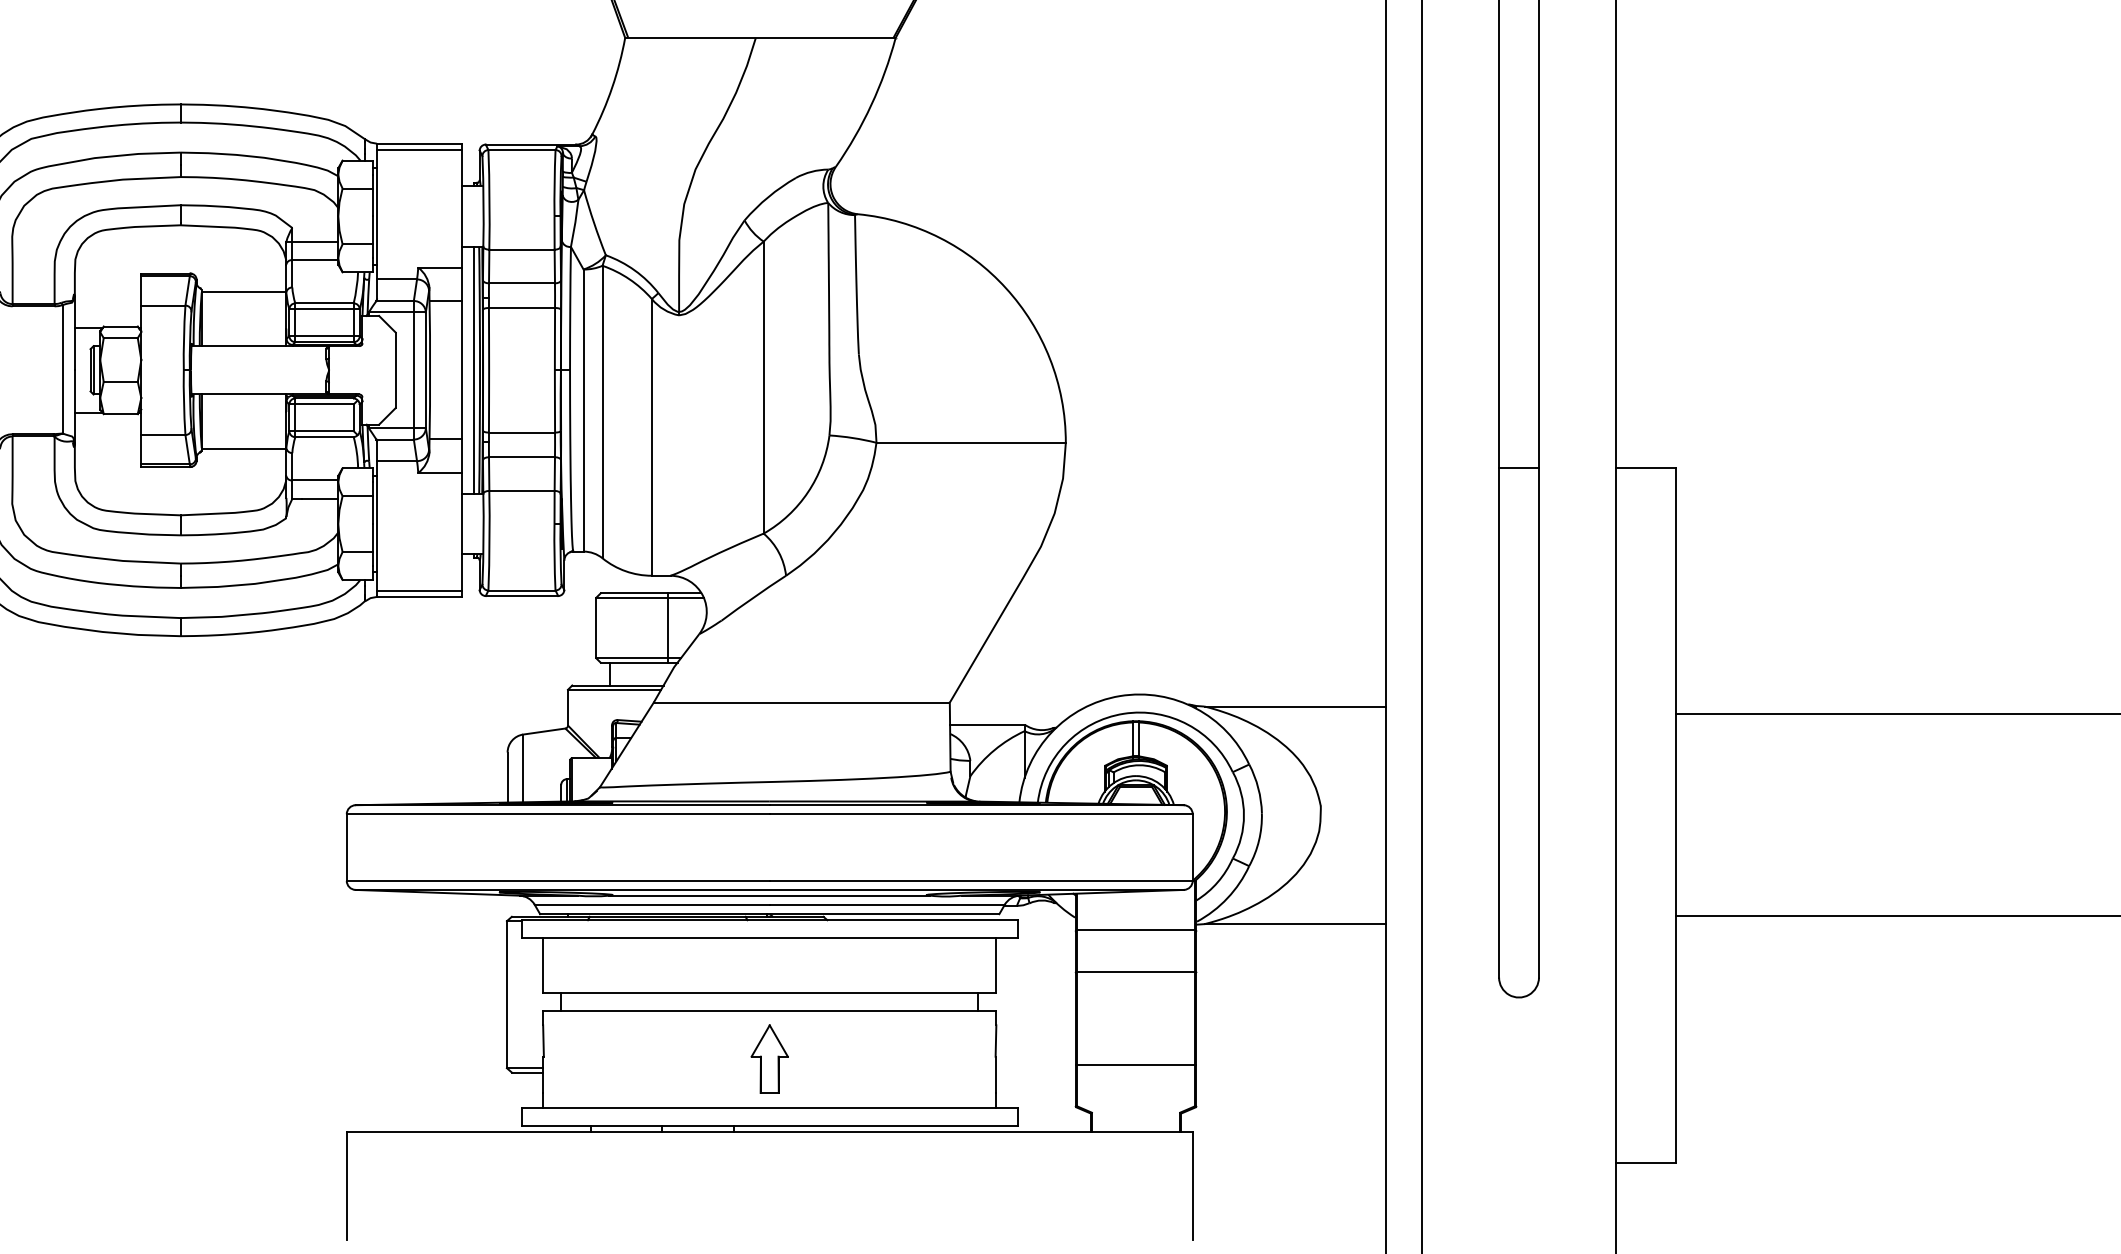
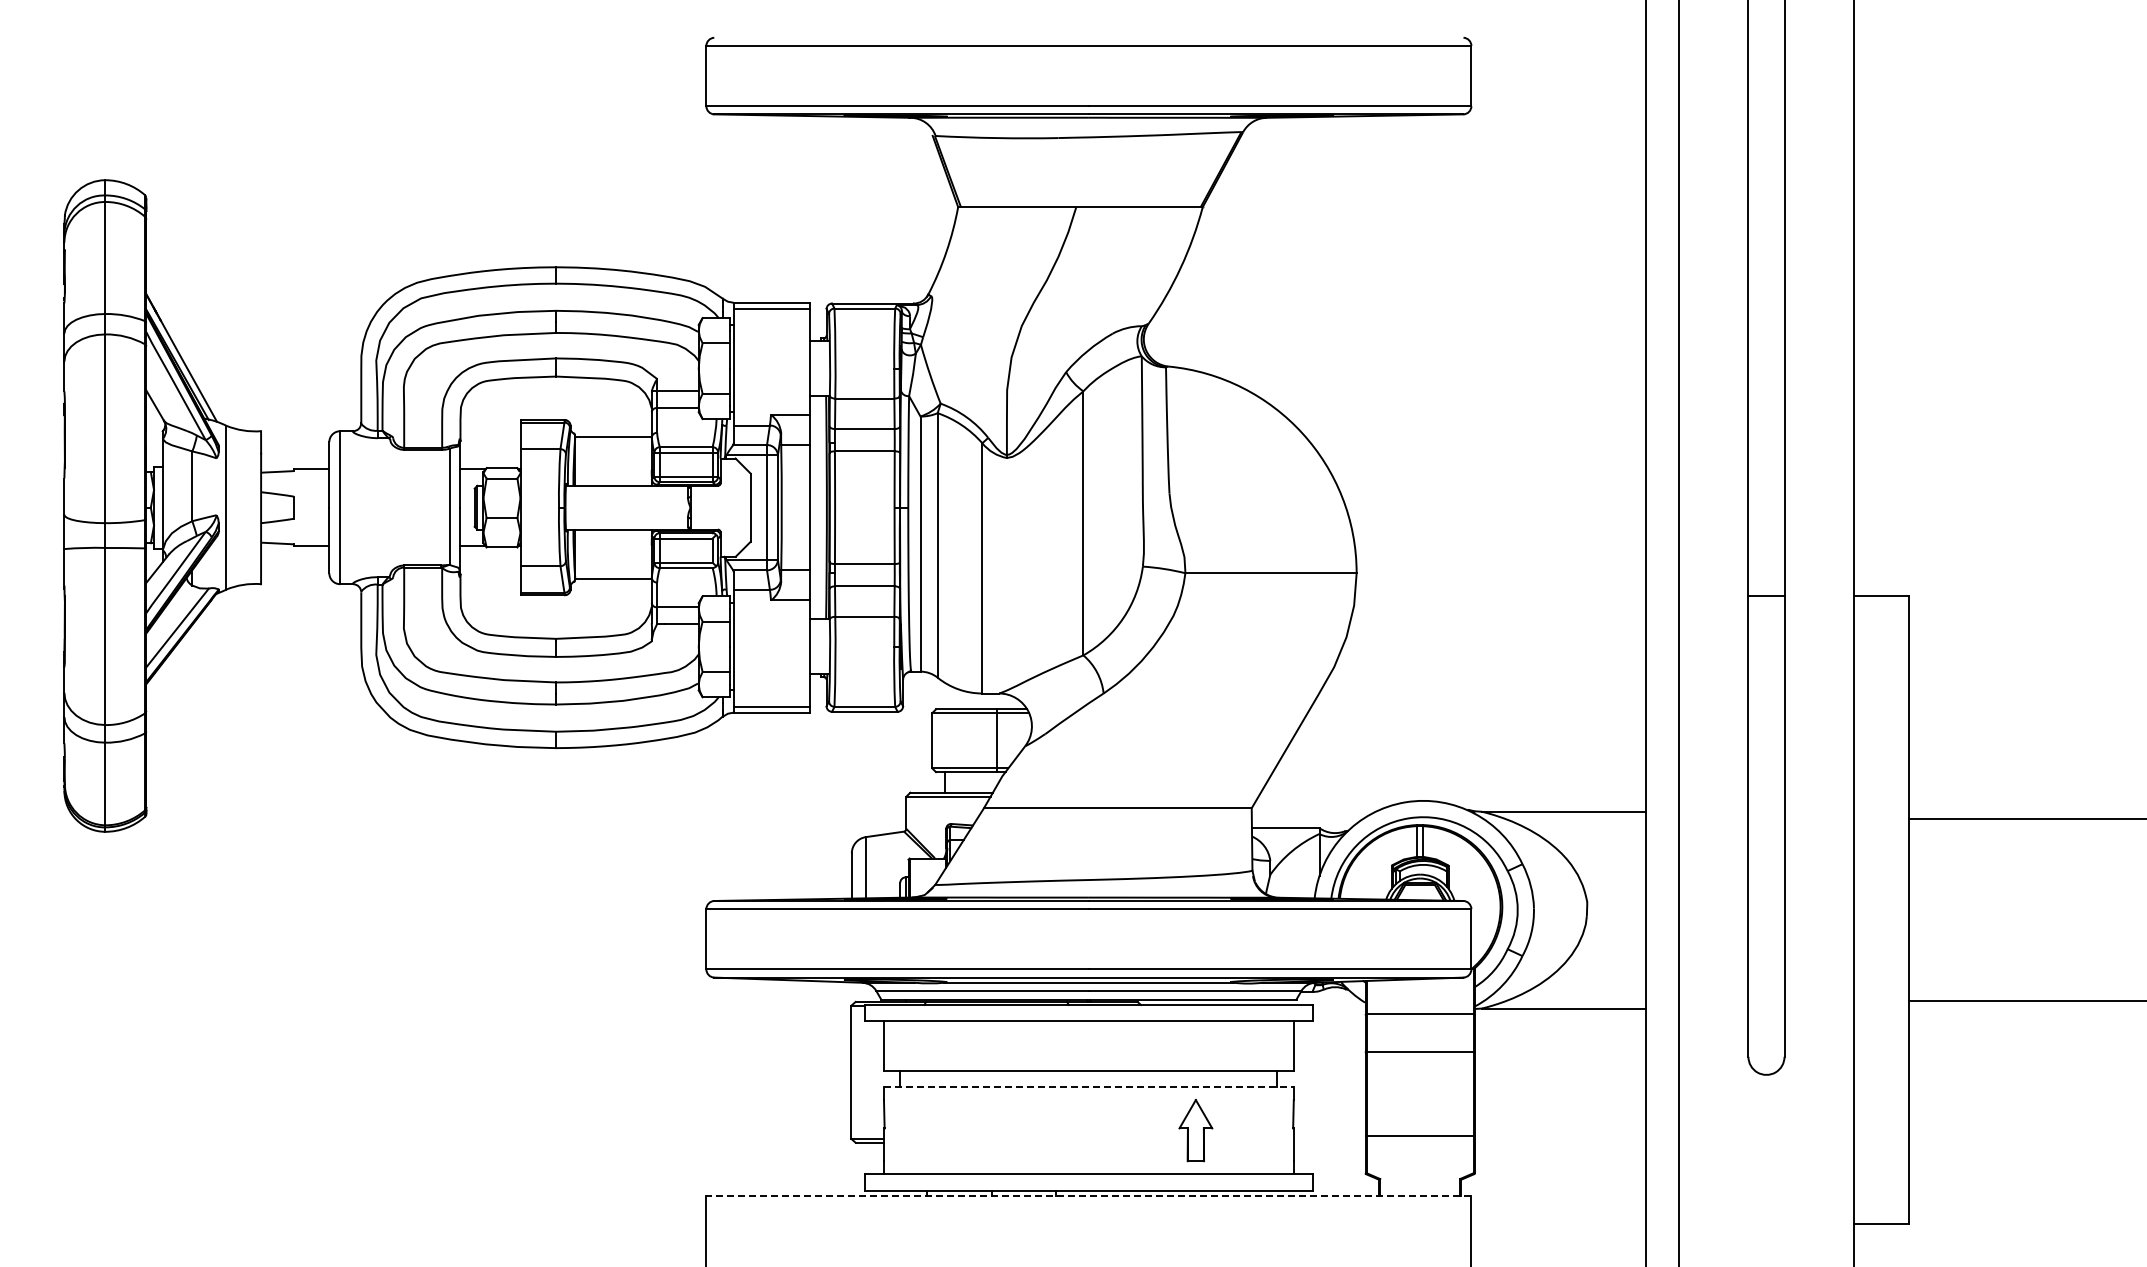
line: (474, 370) -> (821, 507), removed
line: (769, 1010) -> (1088, 1086), solid -> dashed
part: (769, 1059) -> (1195, 1130), moved
line: (769, 1131) -> (1088, 1196), solid -> dashed

